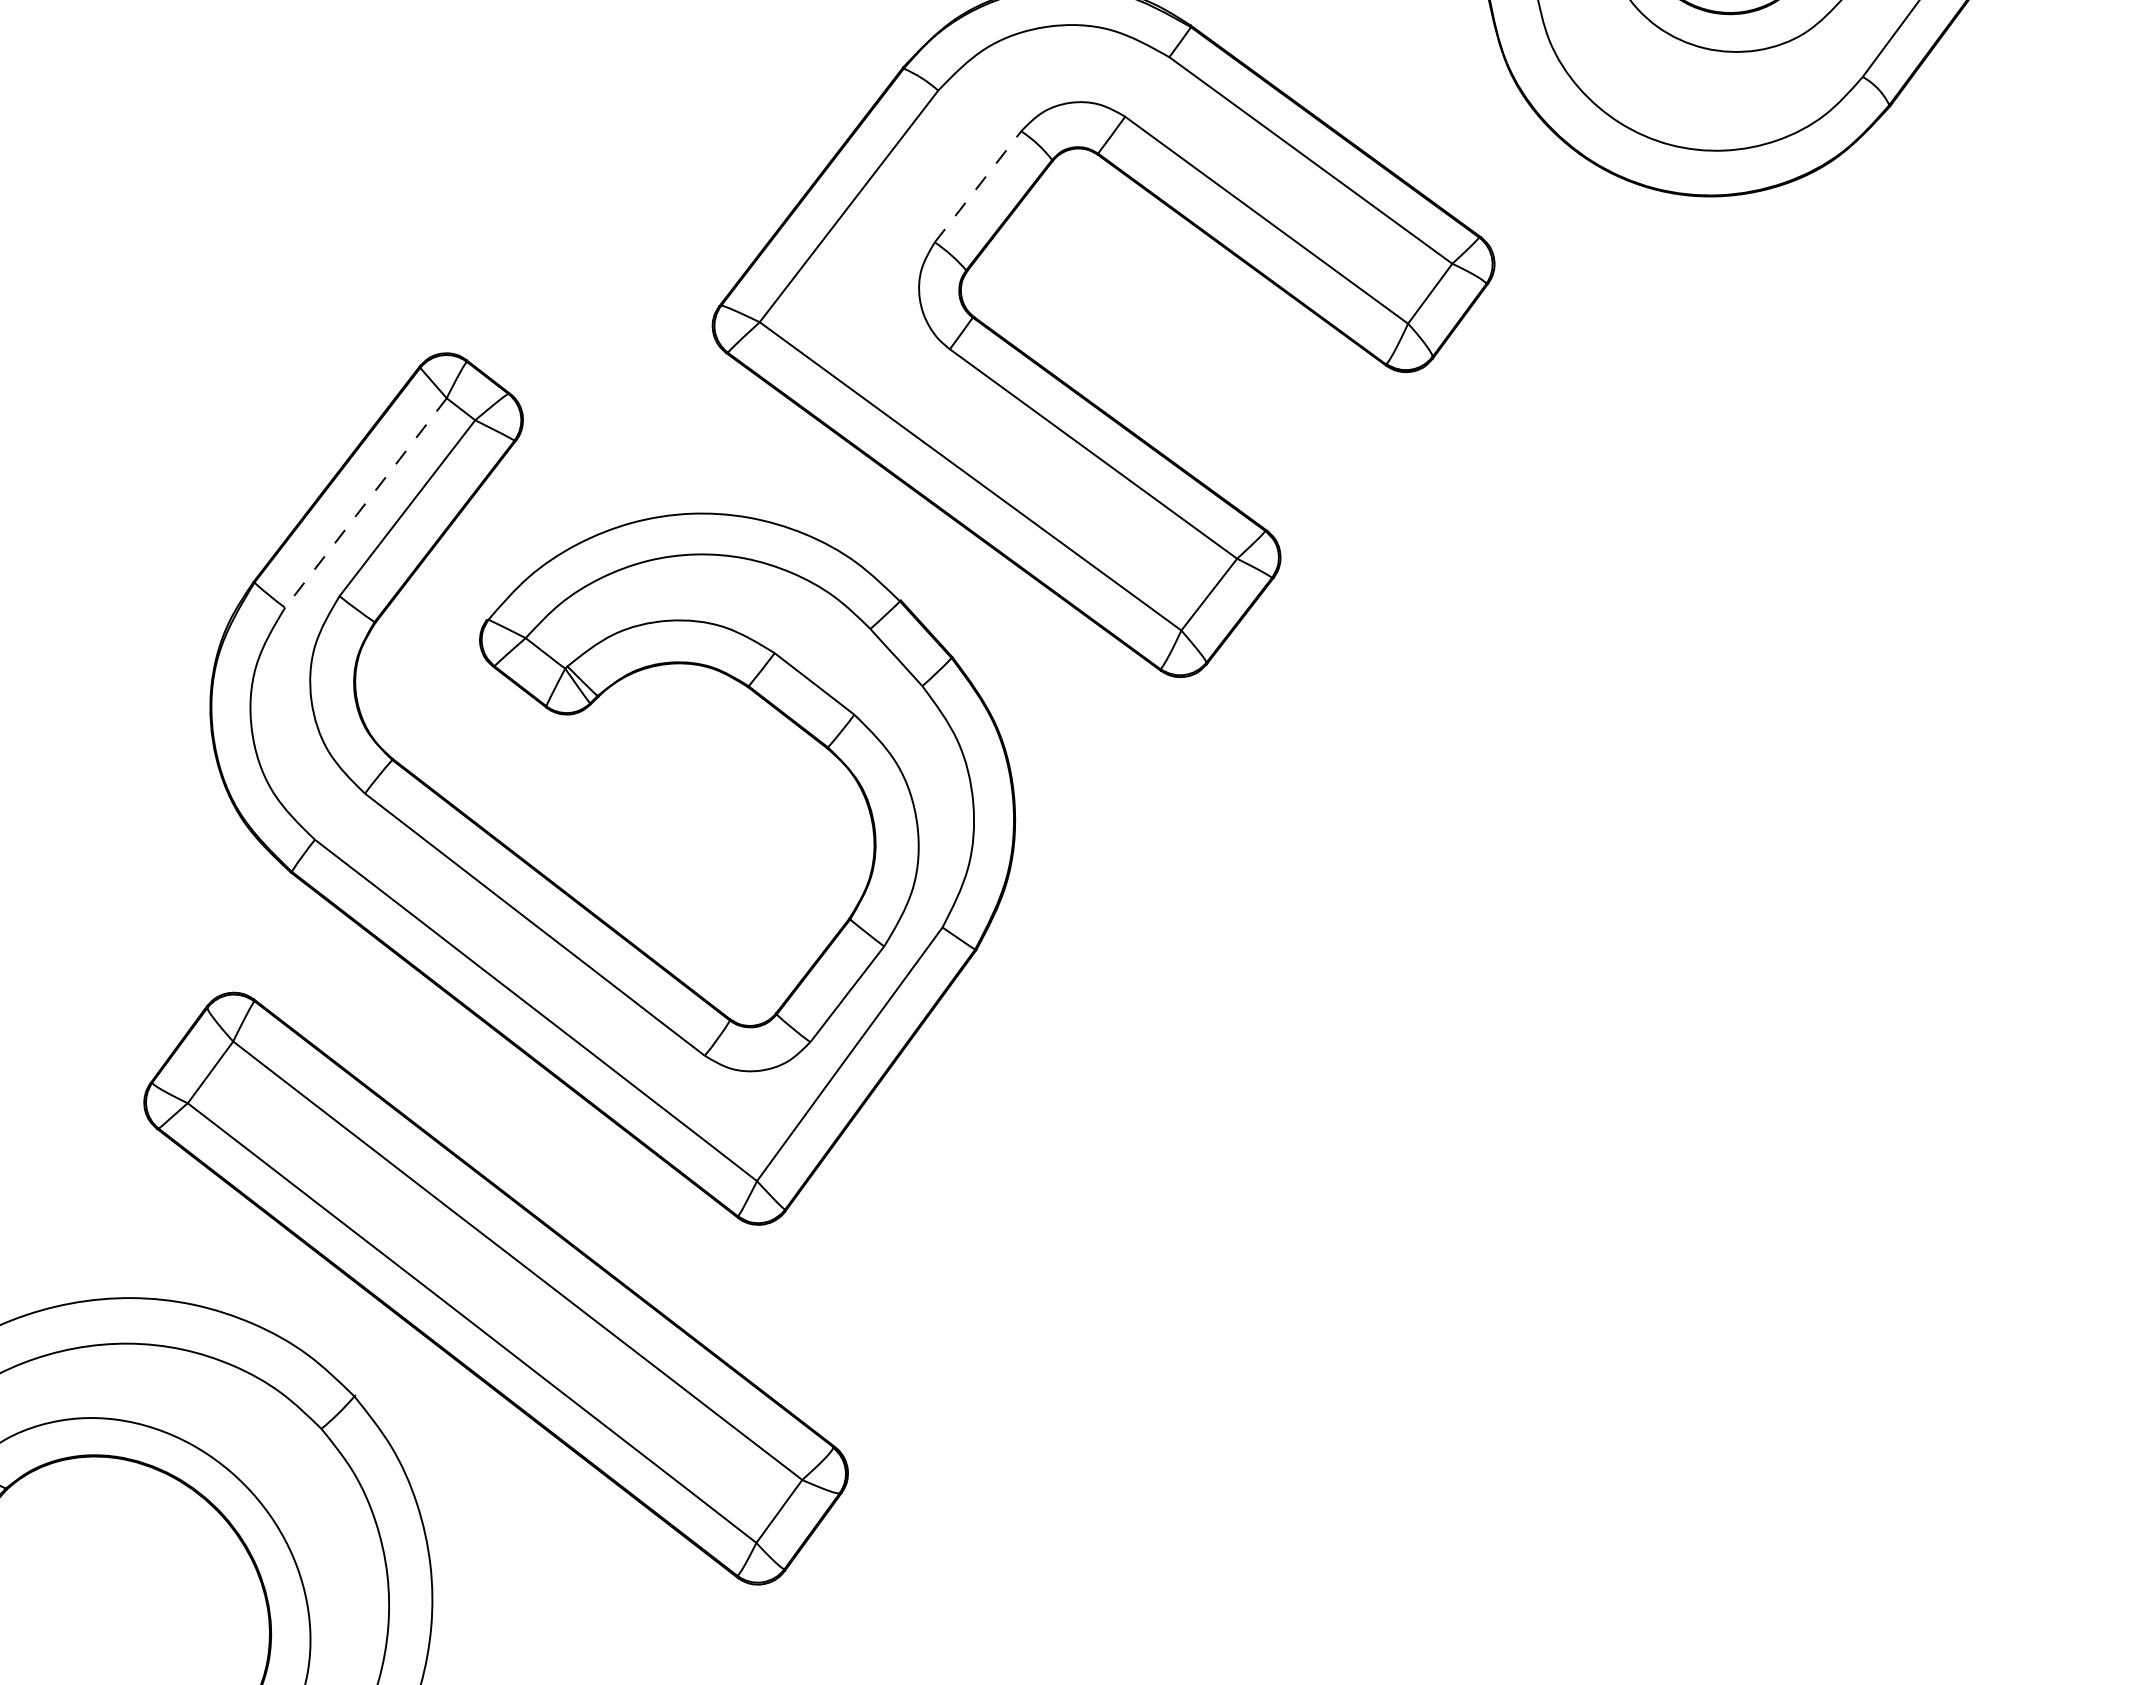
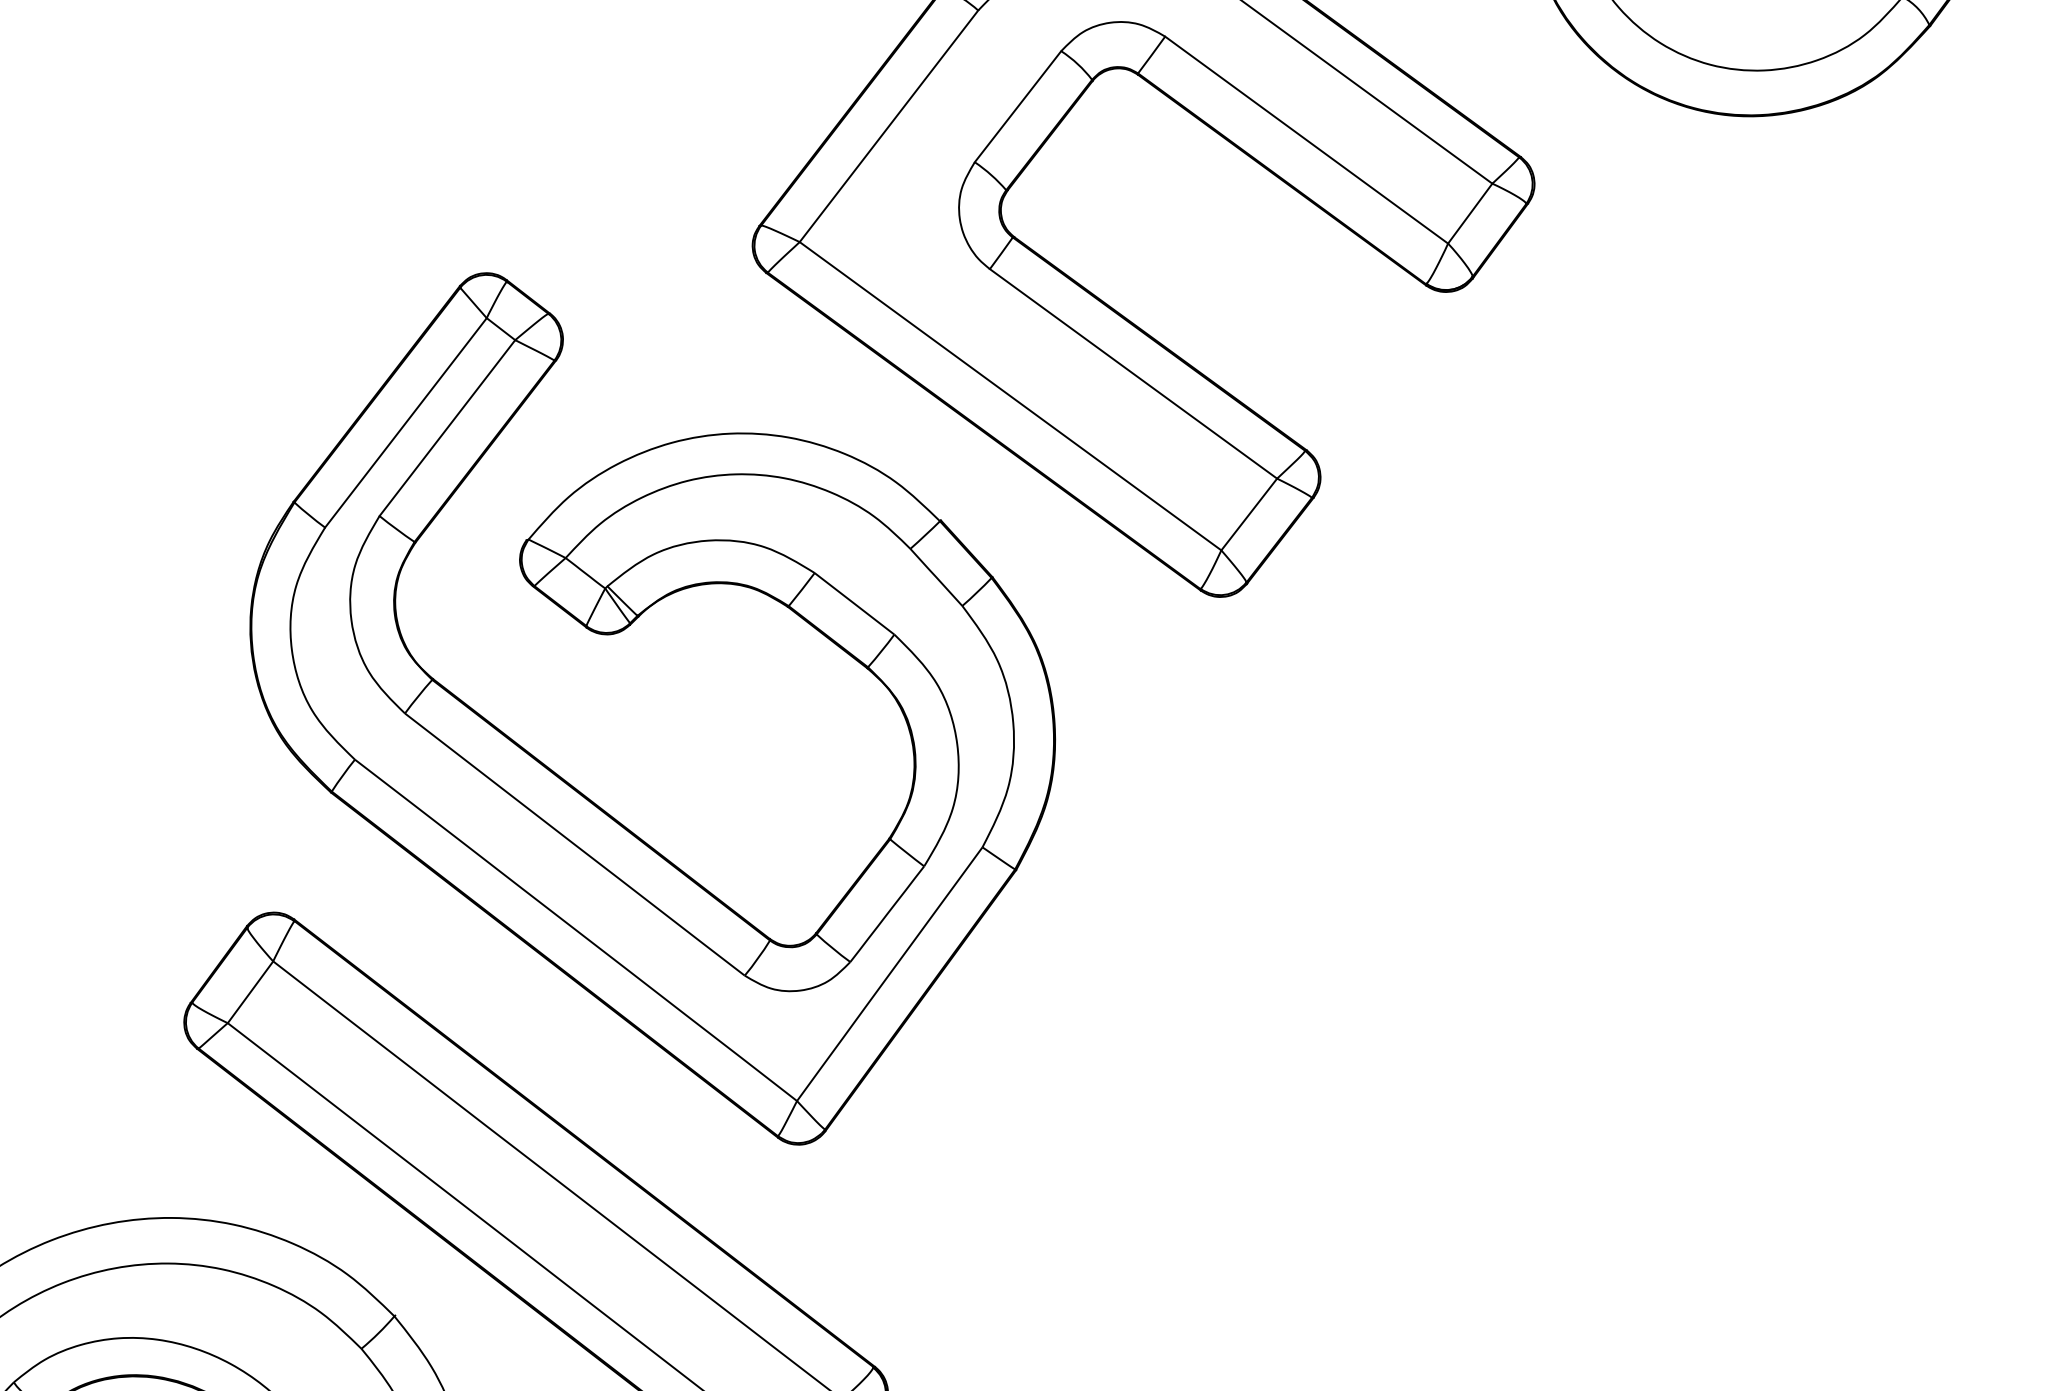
line: (978, 186) -> (1018, 106), dashed -> solid
line: (365, 503) -> (405, 423), dashed -> solid

